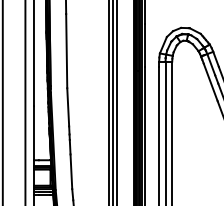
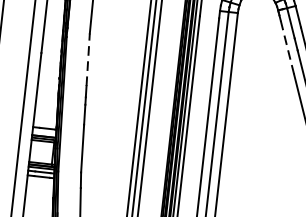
line: (210, 82) -> (287, 47), solid -> dashed
line: (68, 106) -> (88, 58), solid -> dashed

